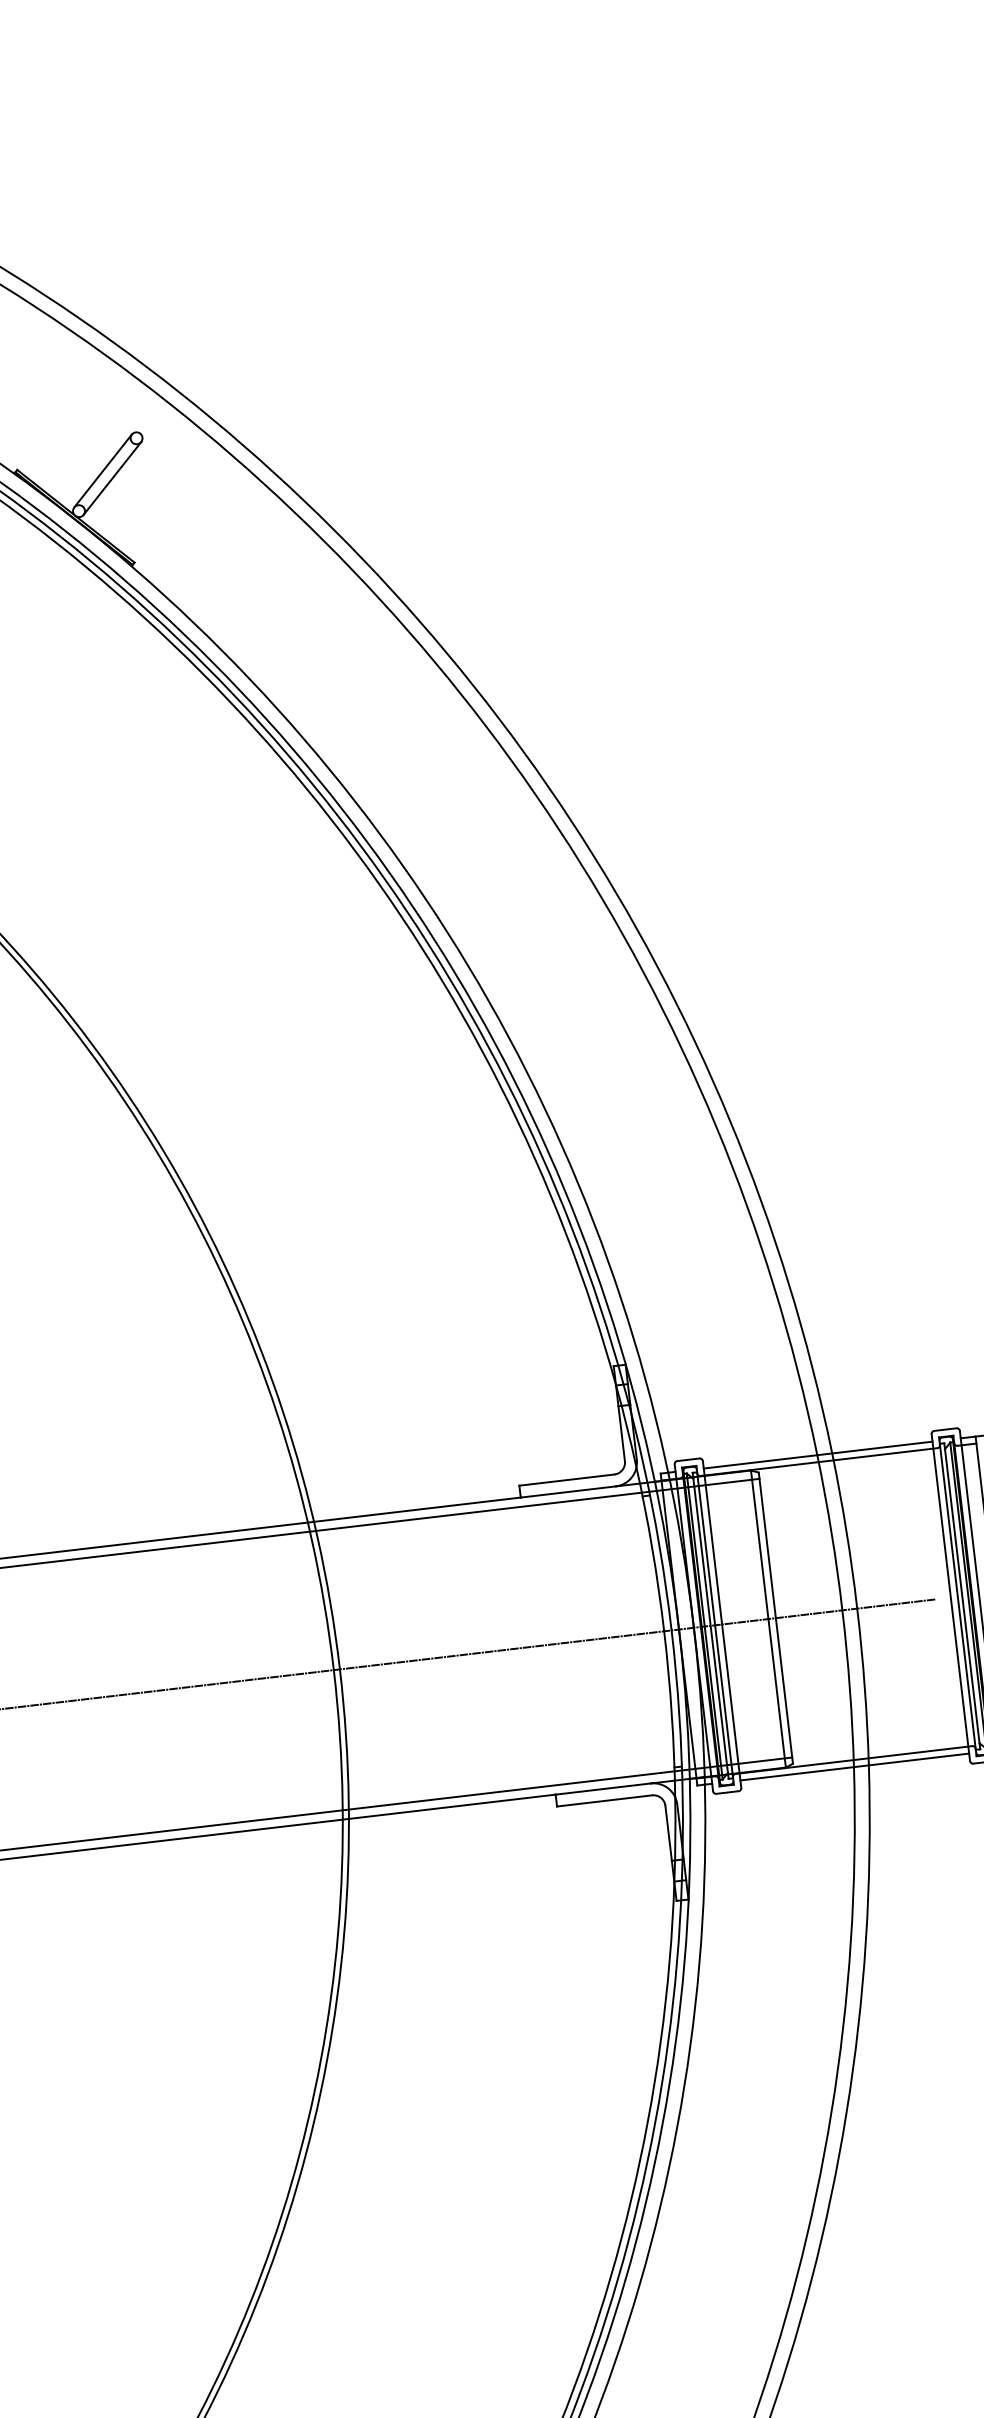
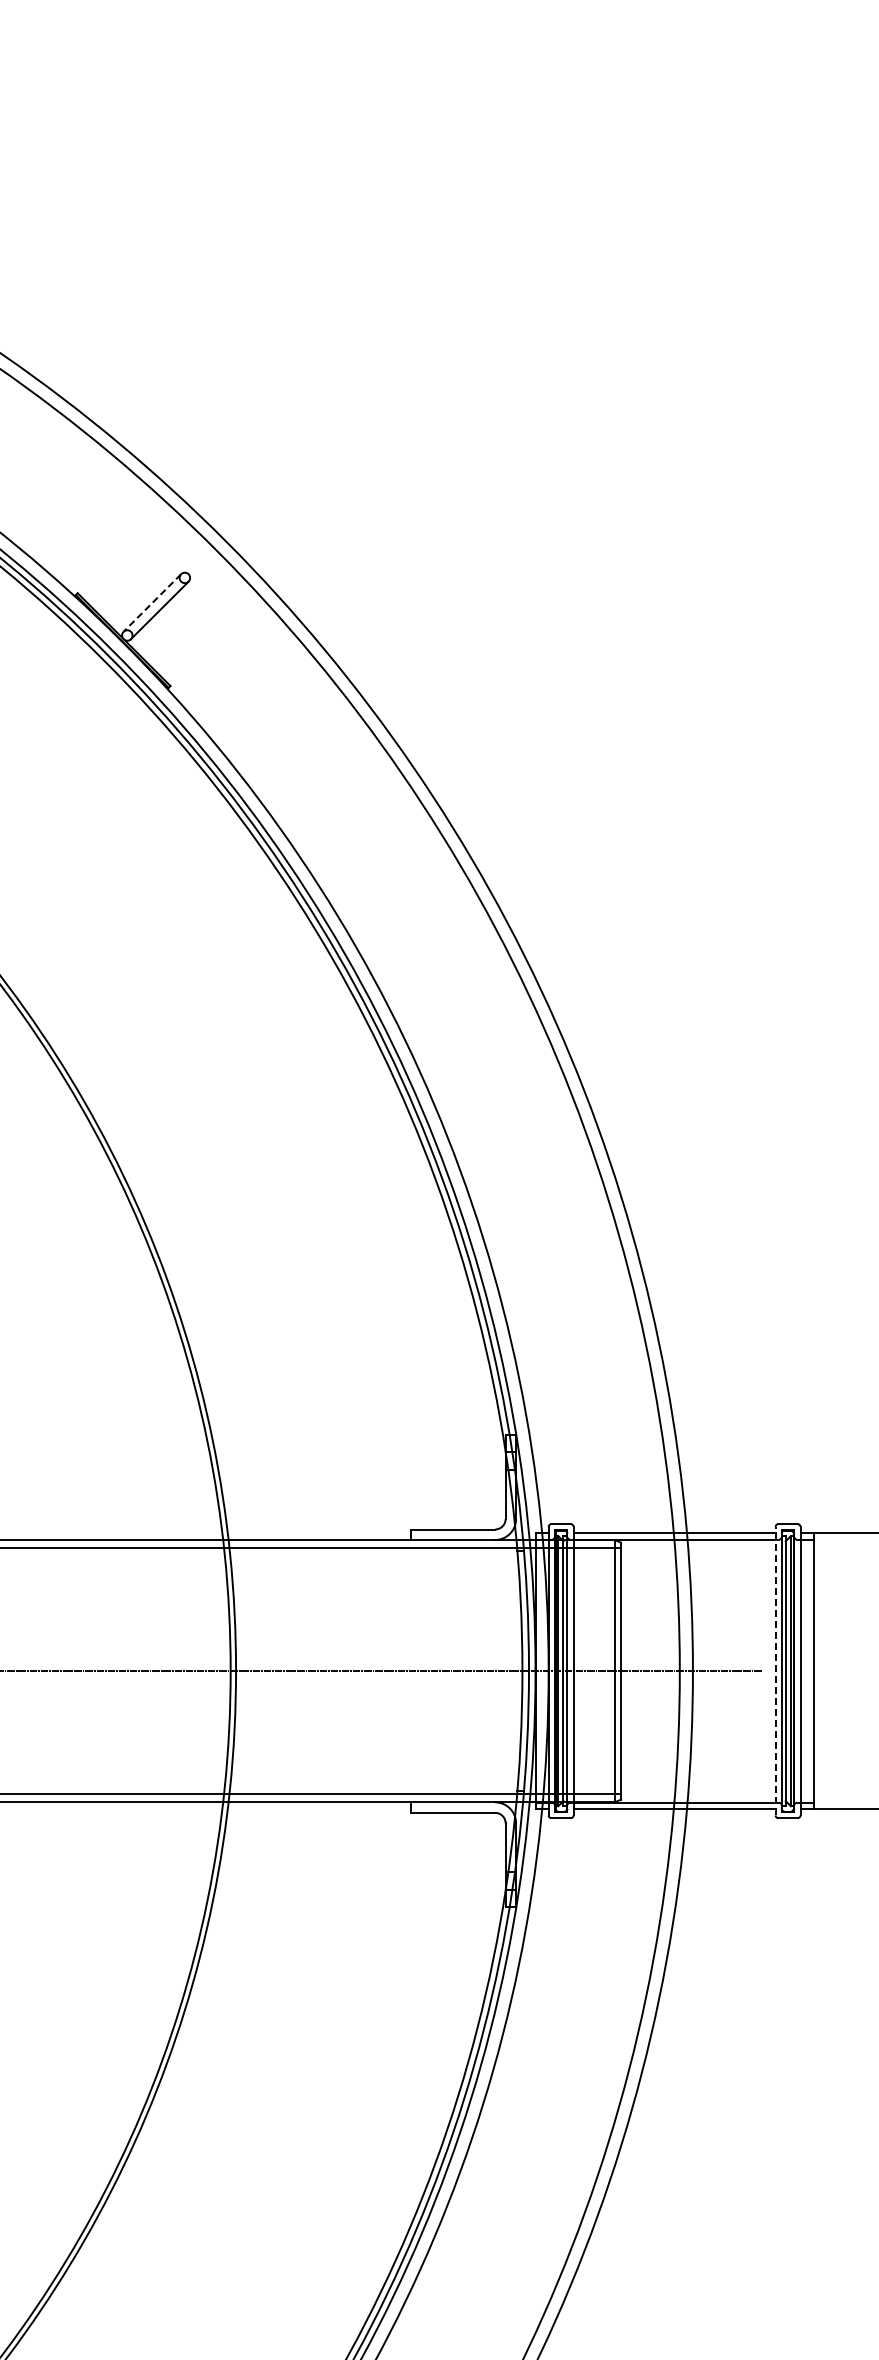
line: (103, 470) -> (152, 602), solid -> dashed
line: (950, 1596) -> (775, 1670), solid -> dashed

